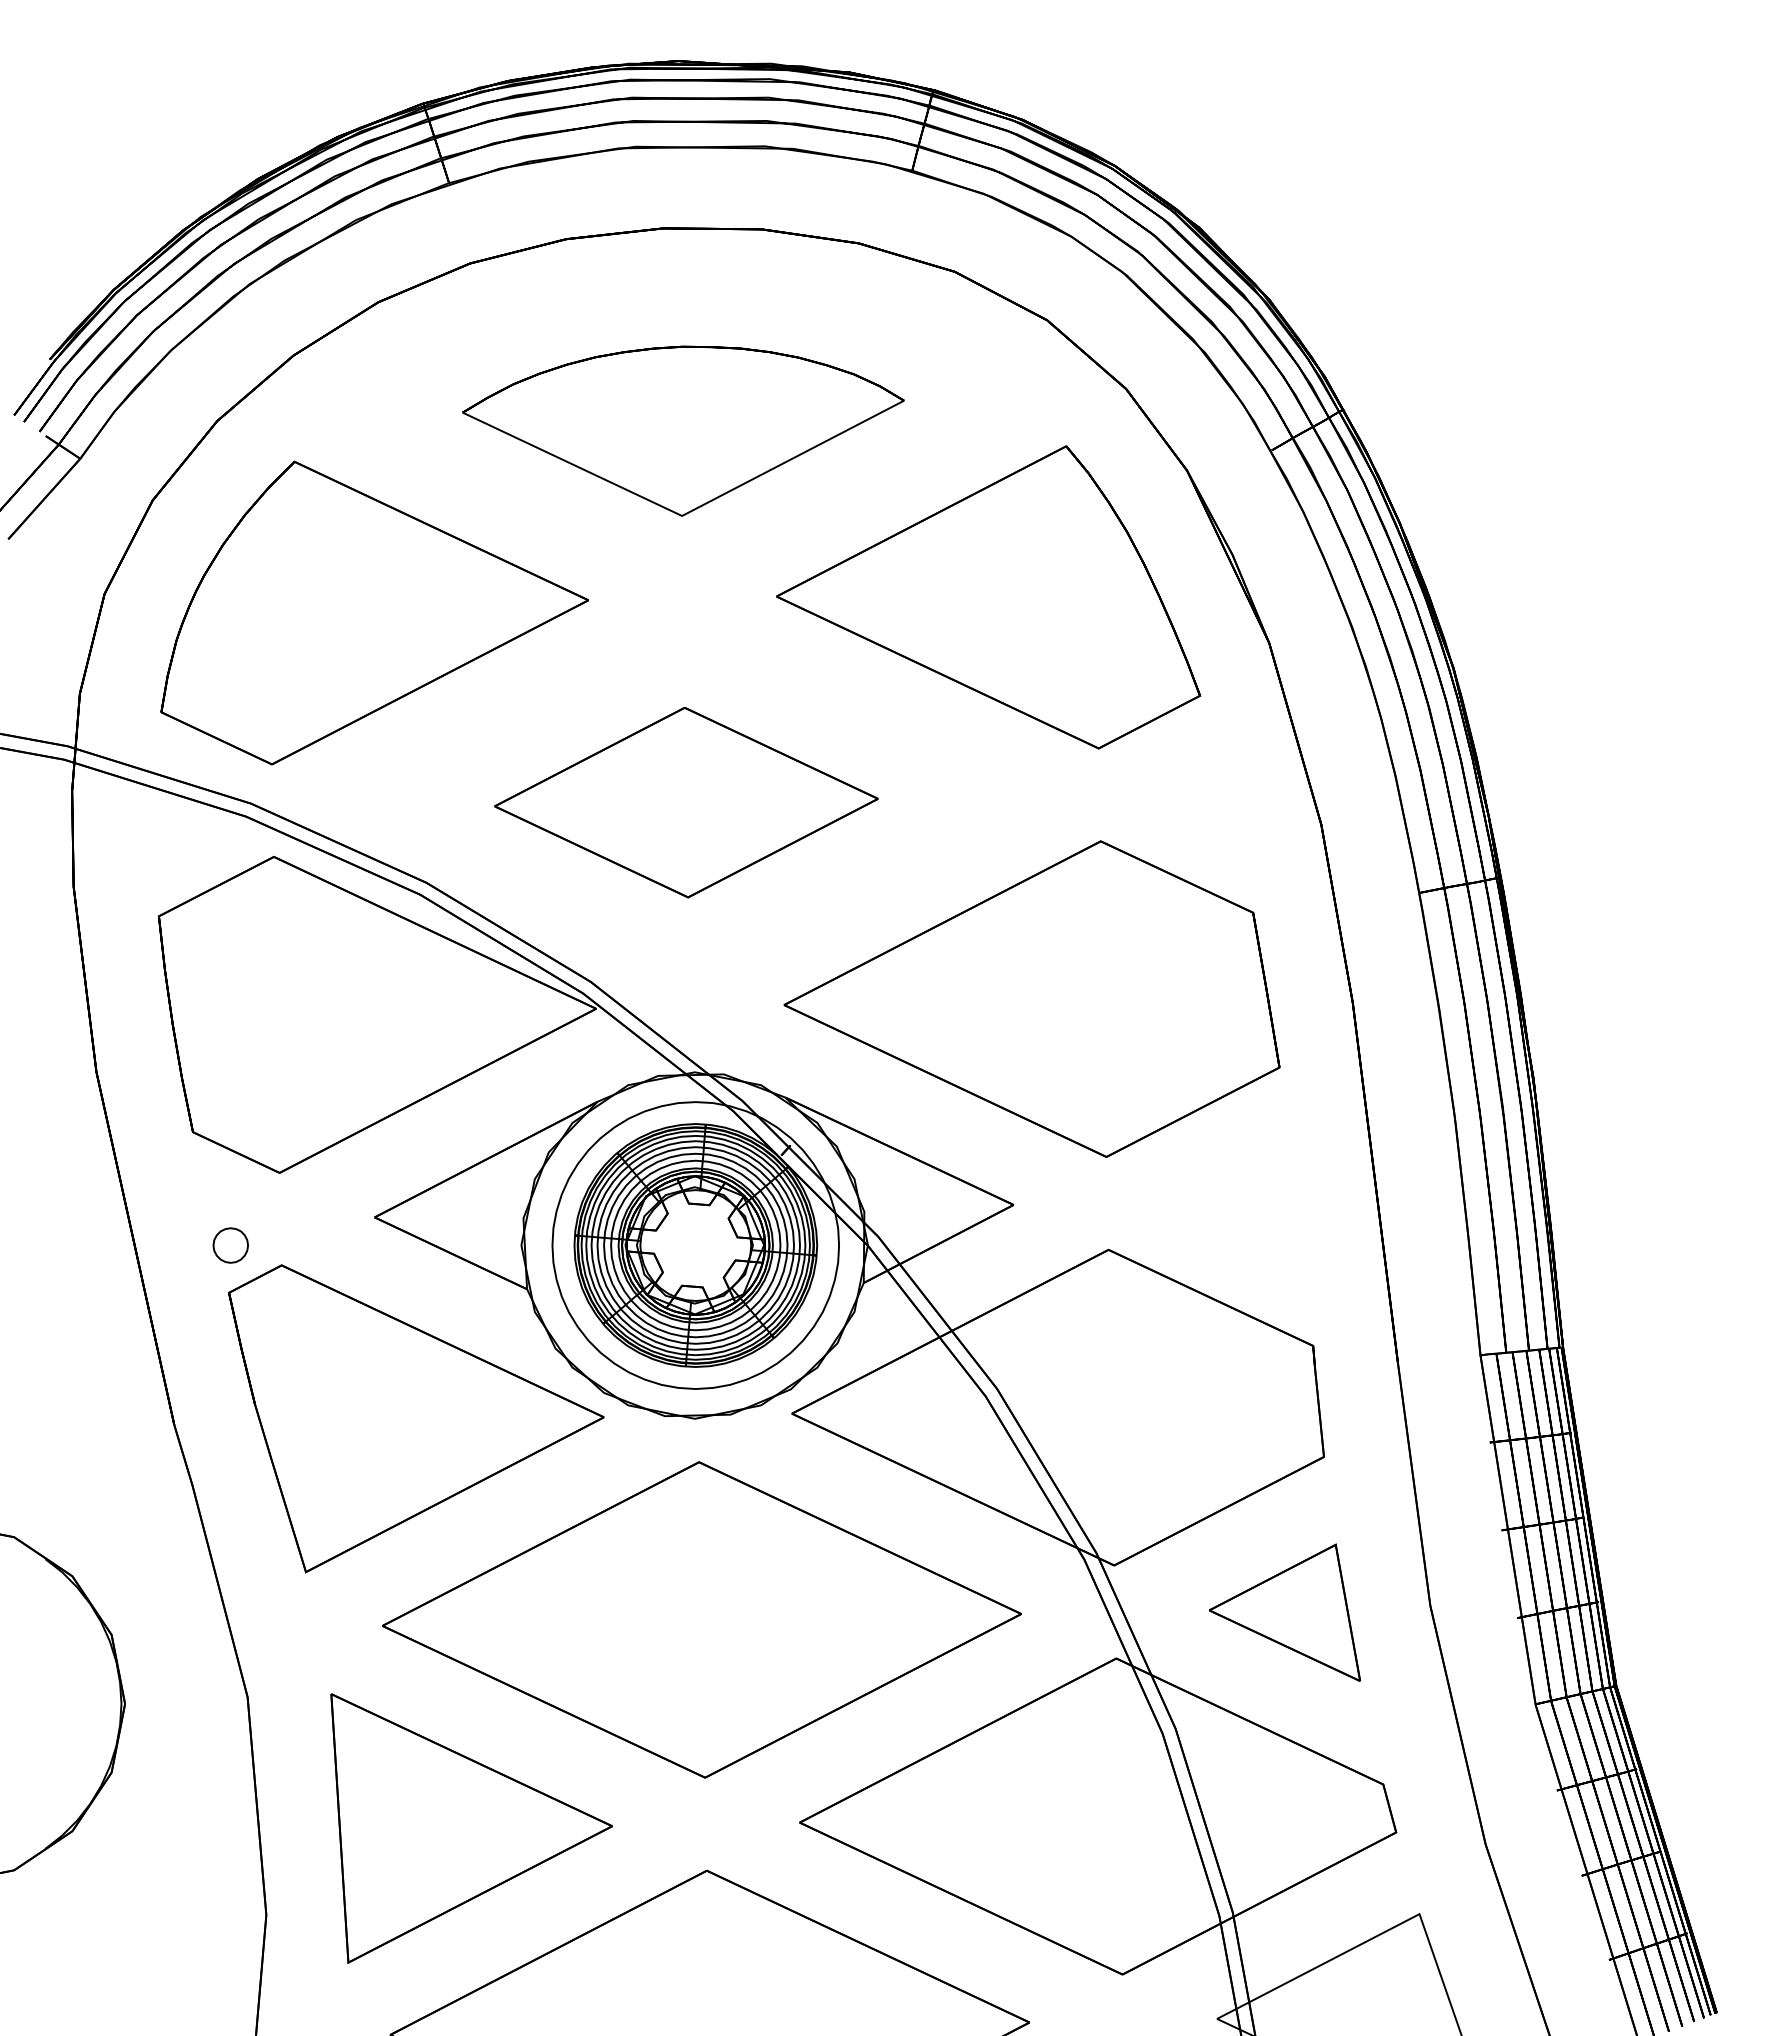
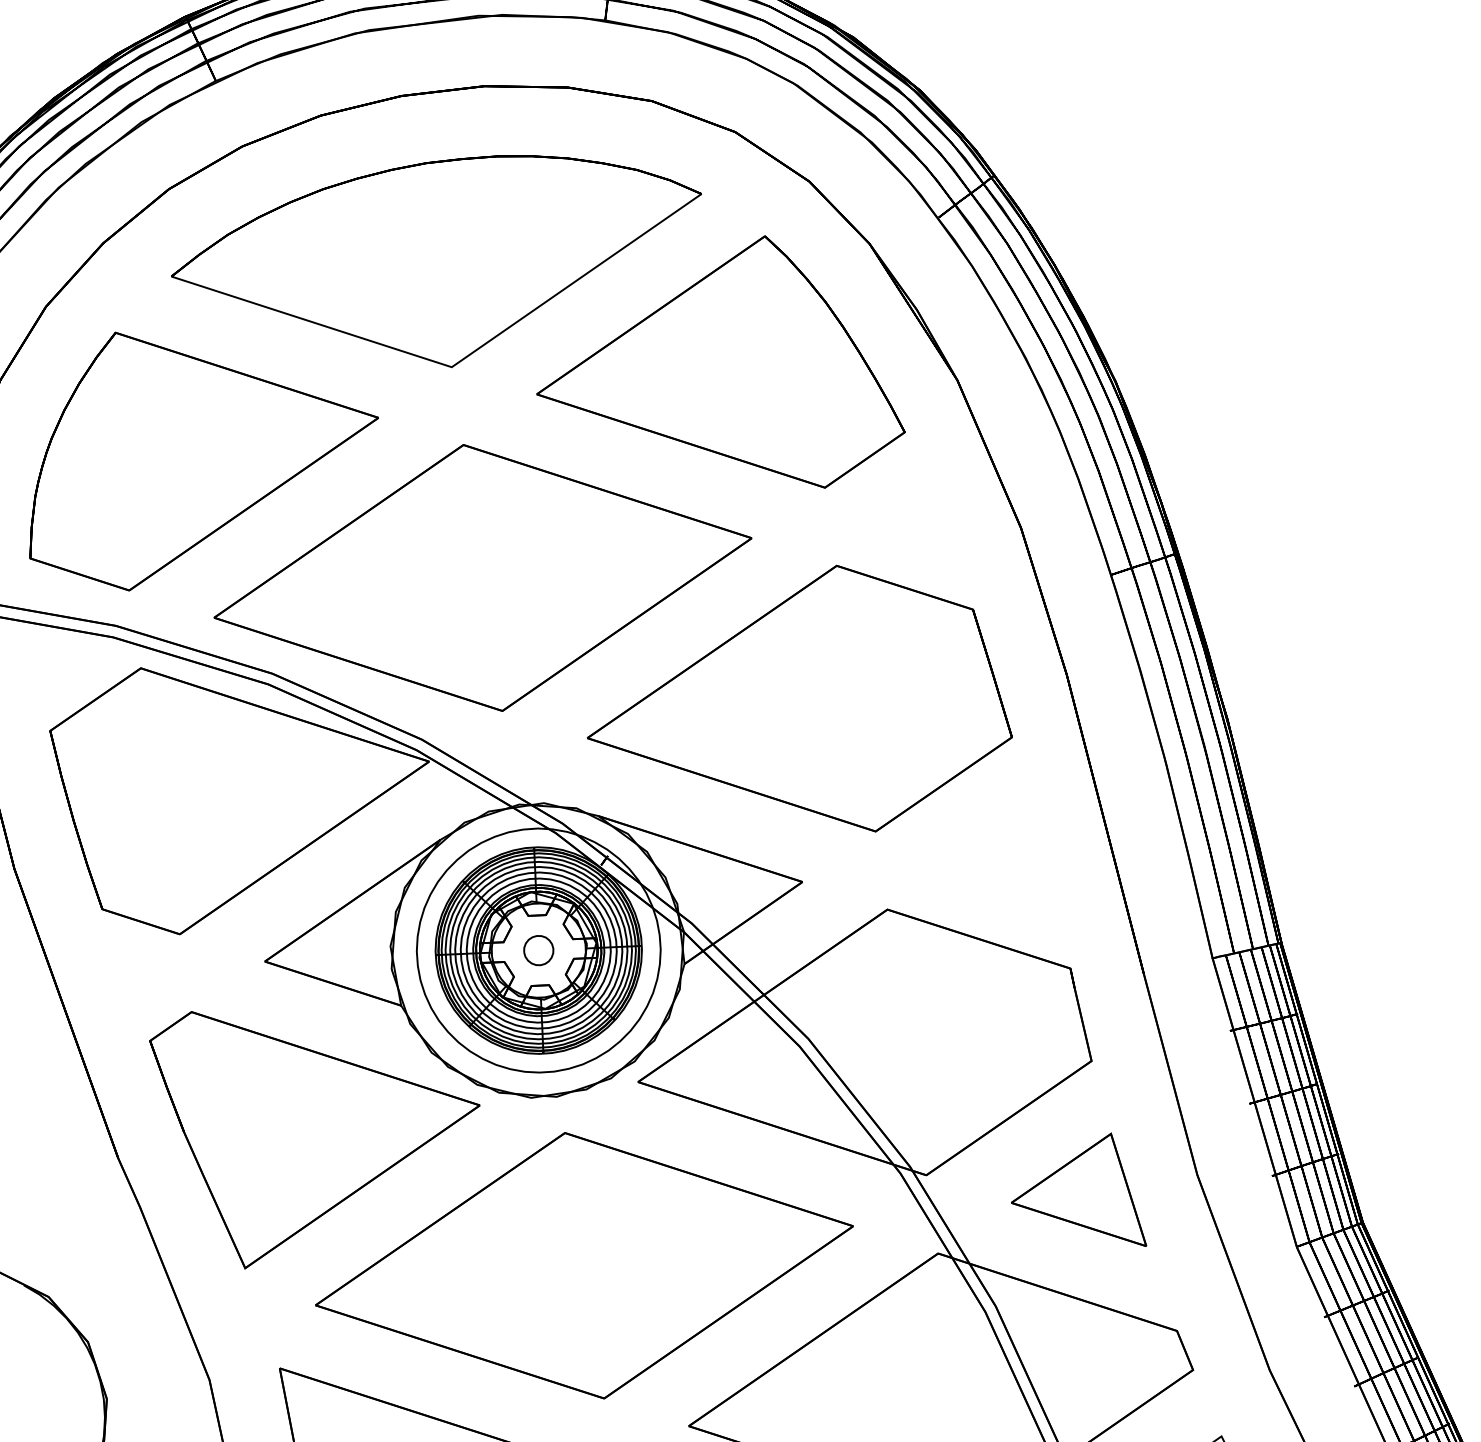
part: (683, 431) -> (440, 265), size x1.43
part: (686, 802) -> (483, 577), size x1.67
part: (230, 1245) -> (538, 950), moved

